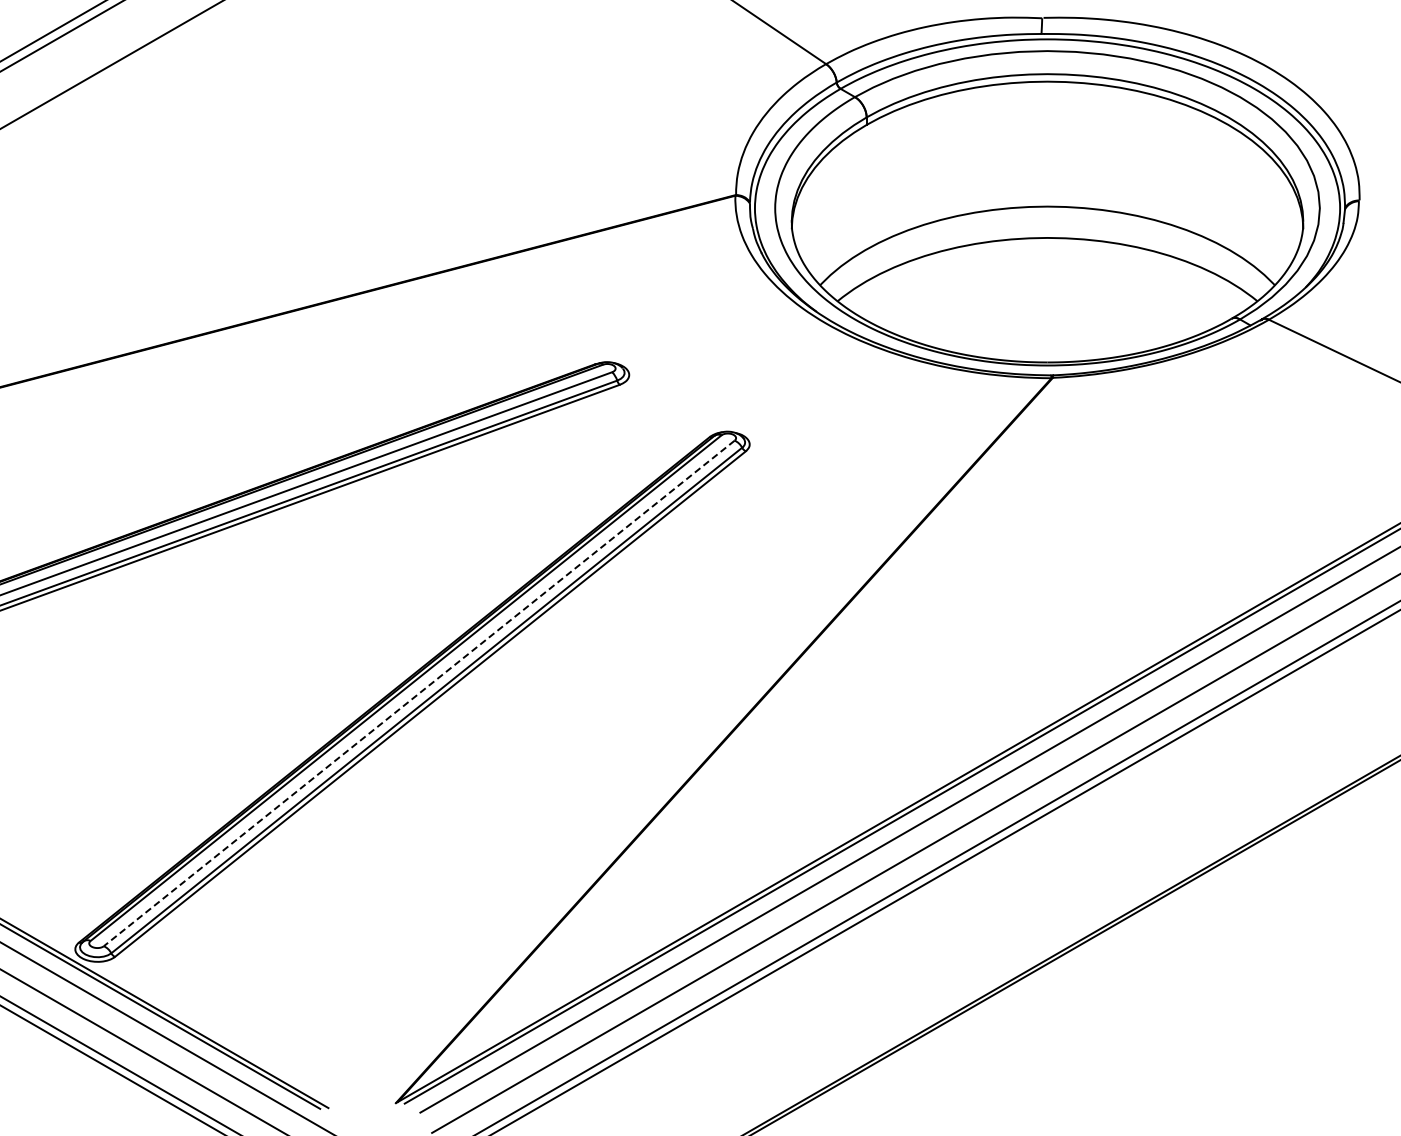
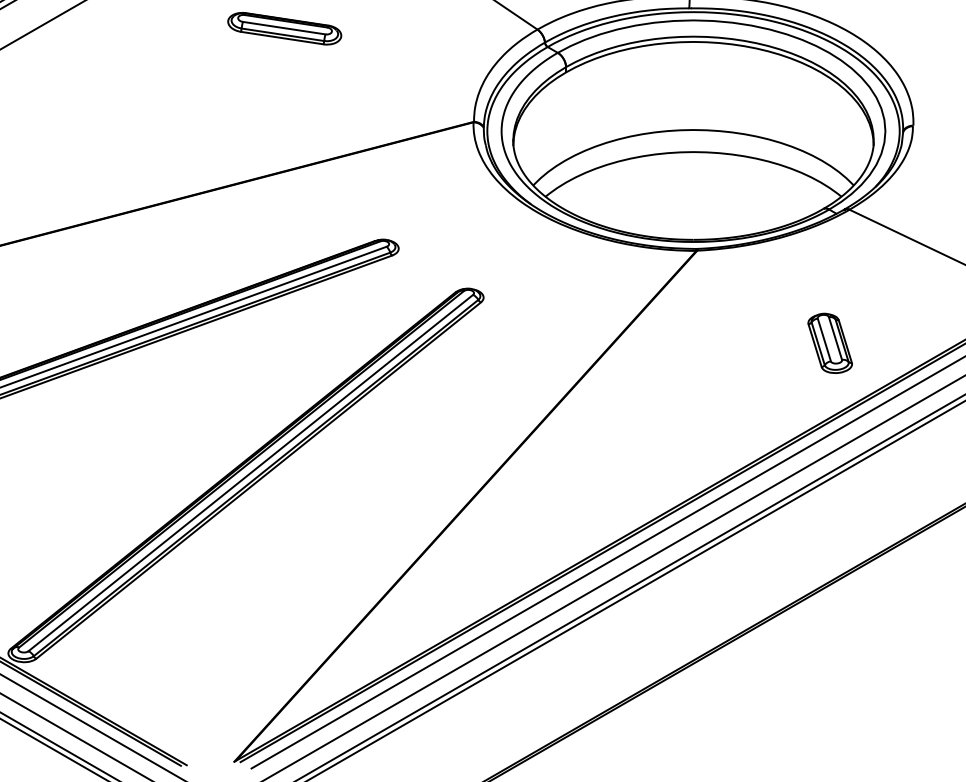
part: (467, 62) -> (284, 28), added
part: (1241, 509) -> (830, 343), added
line: (418, 693) -> (250, 473), dashed -> solid

